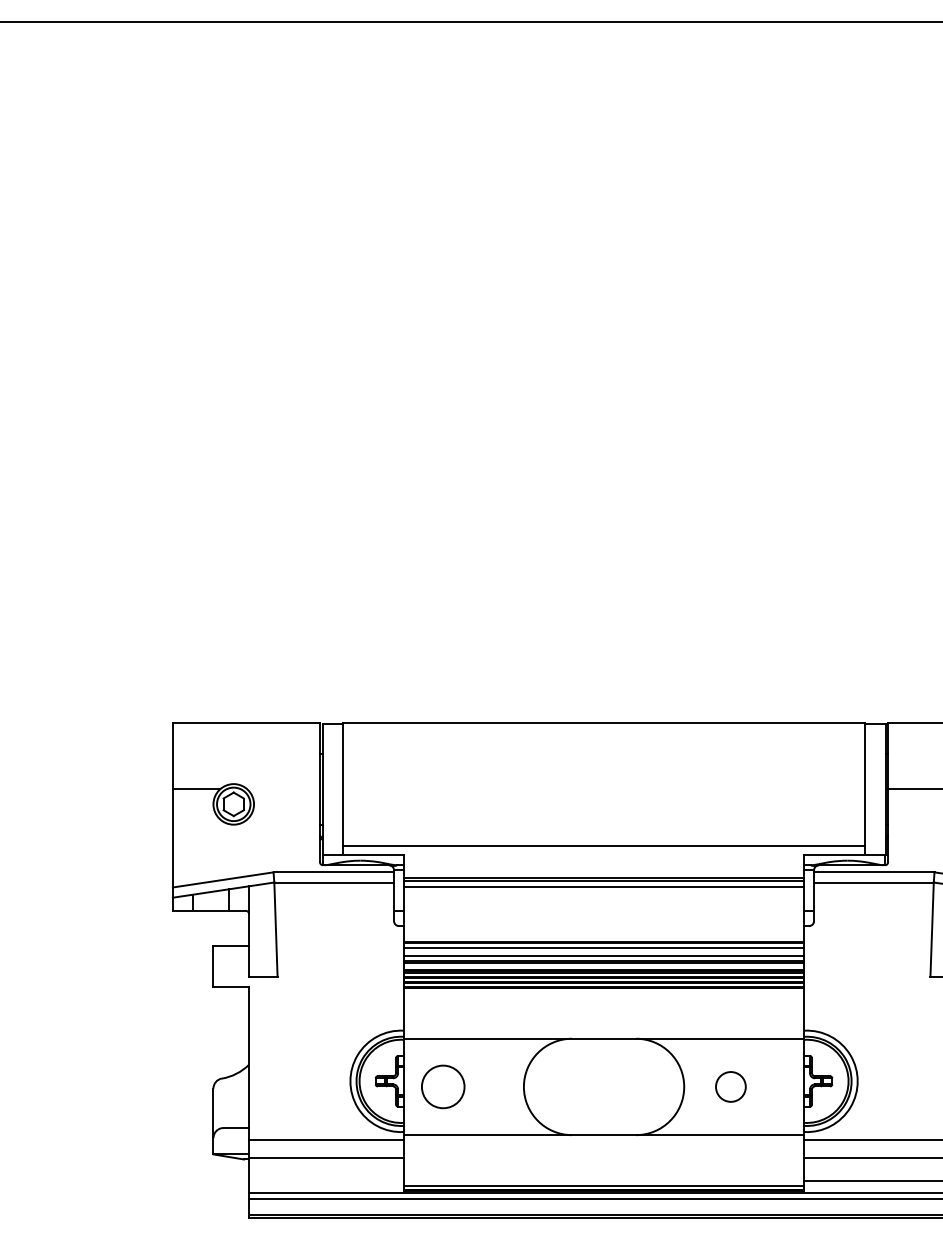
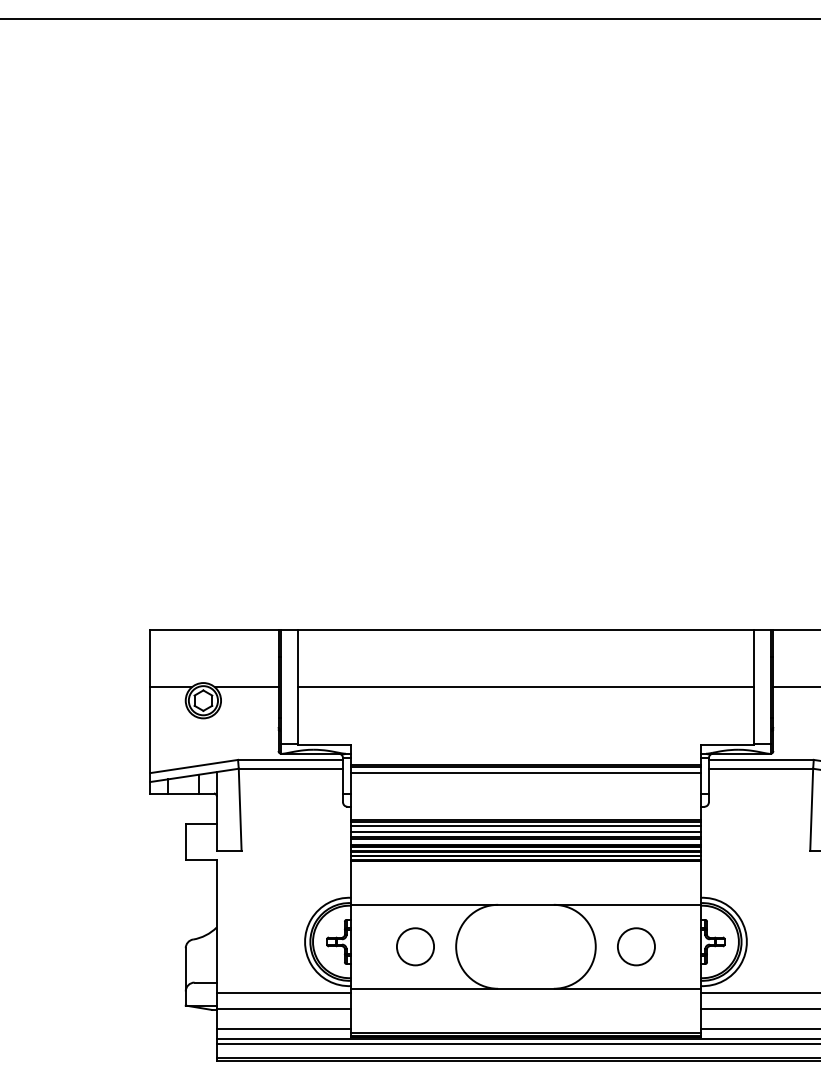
line: (283, 789) -> (246, 687), added
line: (603, 846) -> (525, 687), moved
circle: (443, 1086) -> (415, 946), moved
circle: (730, 1086) -> (636, 946), size x1.43
line: (325, 1180) -> (283, 1028), added

